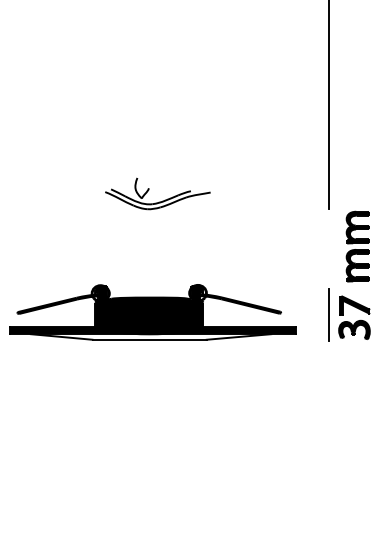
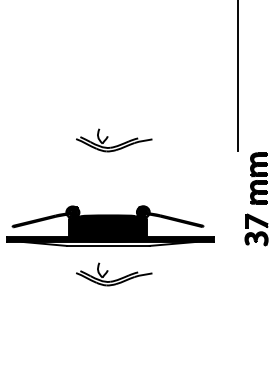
line: (329, 315) -> (238, 228), removed
part: (158, 379) -> (114, 274), added

